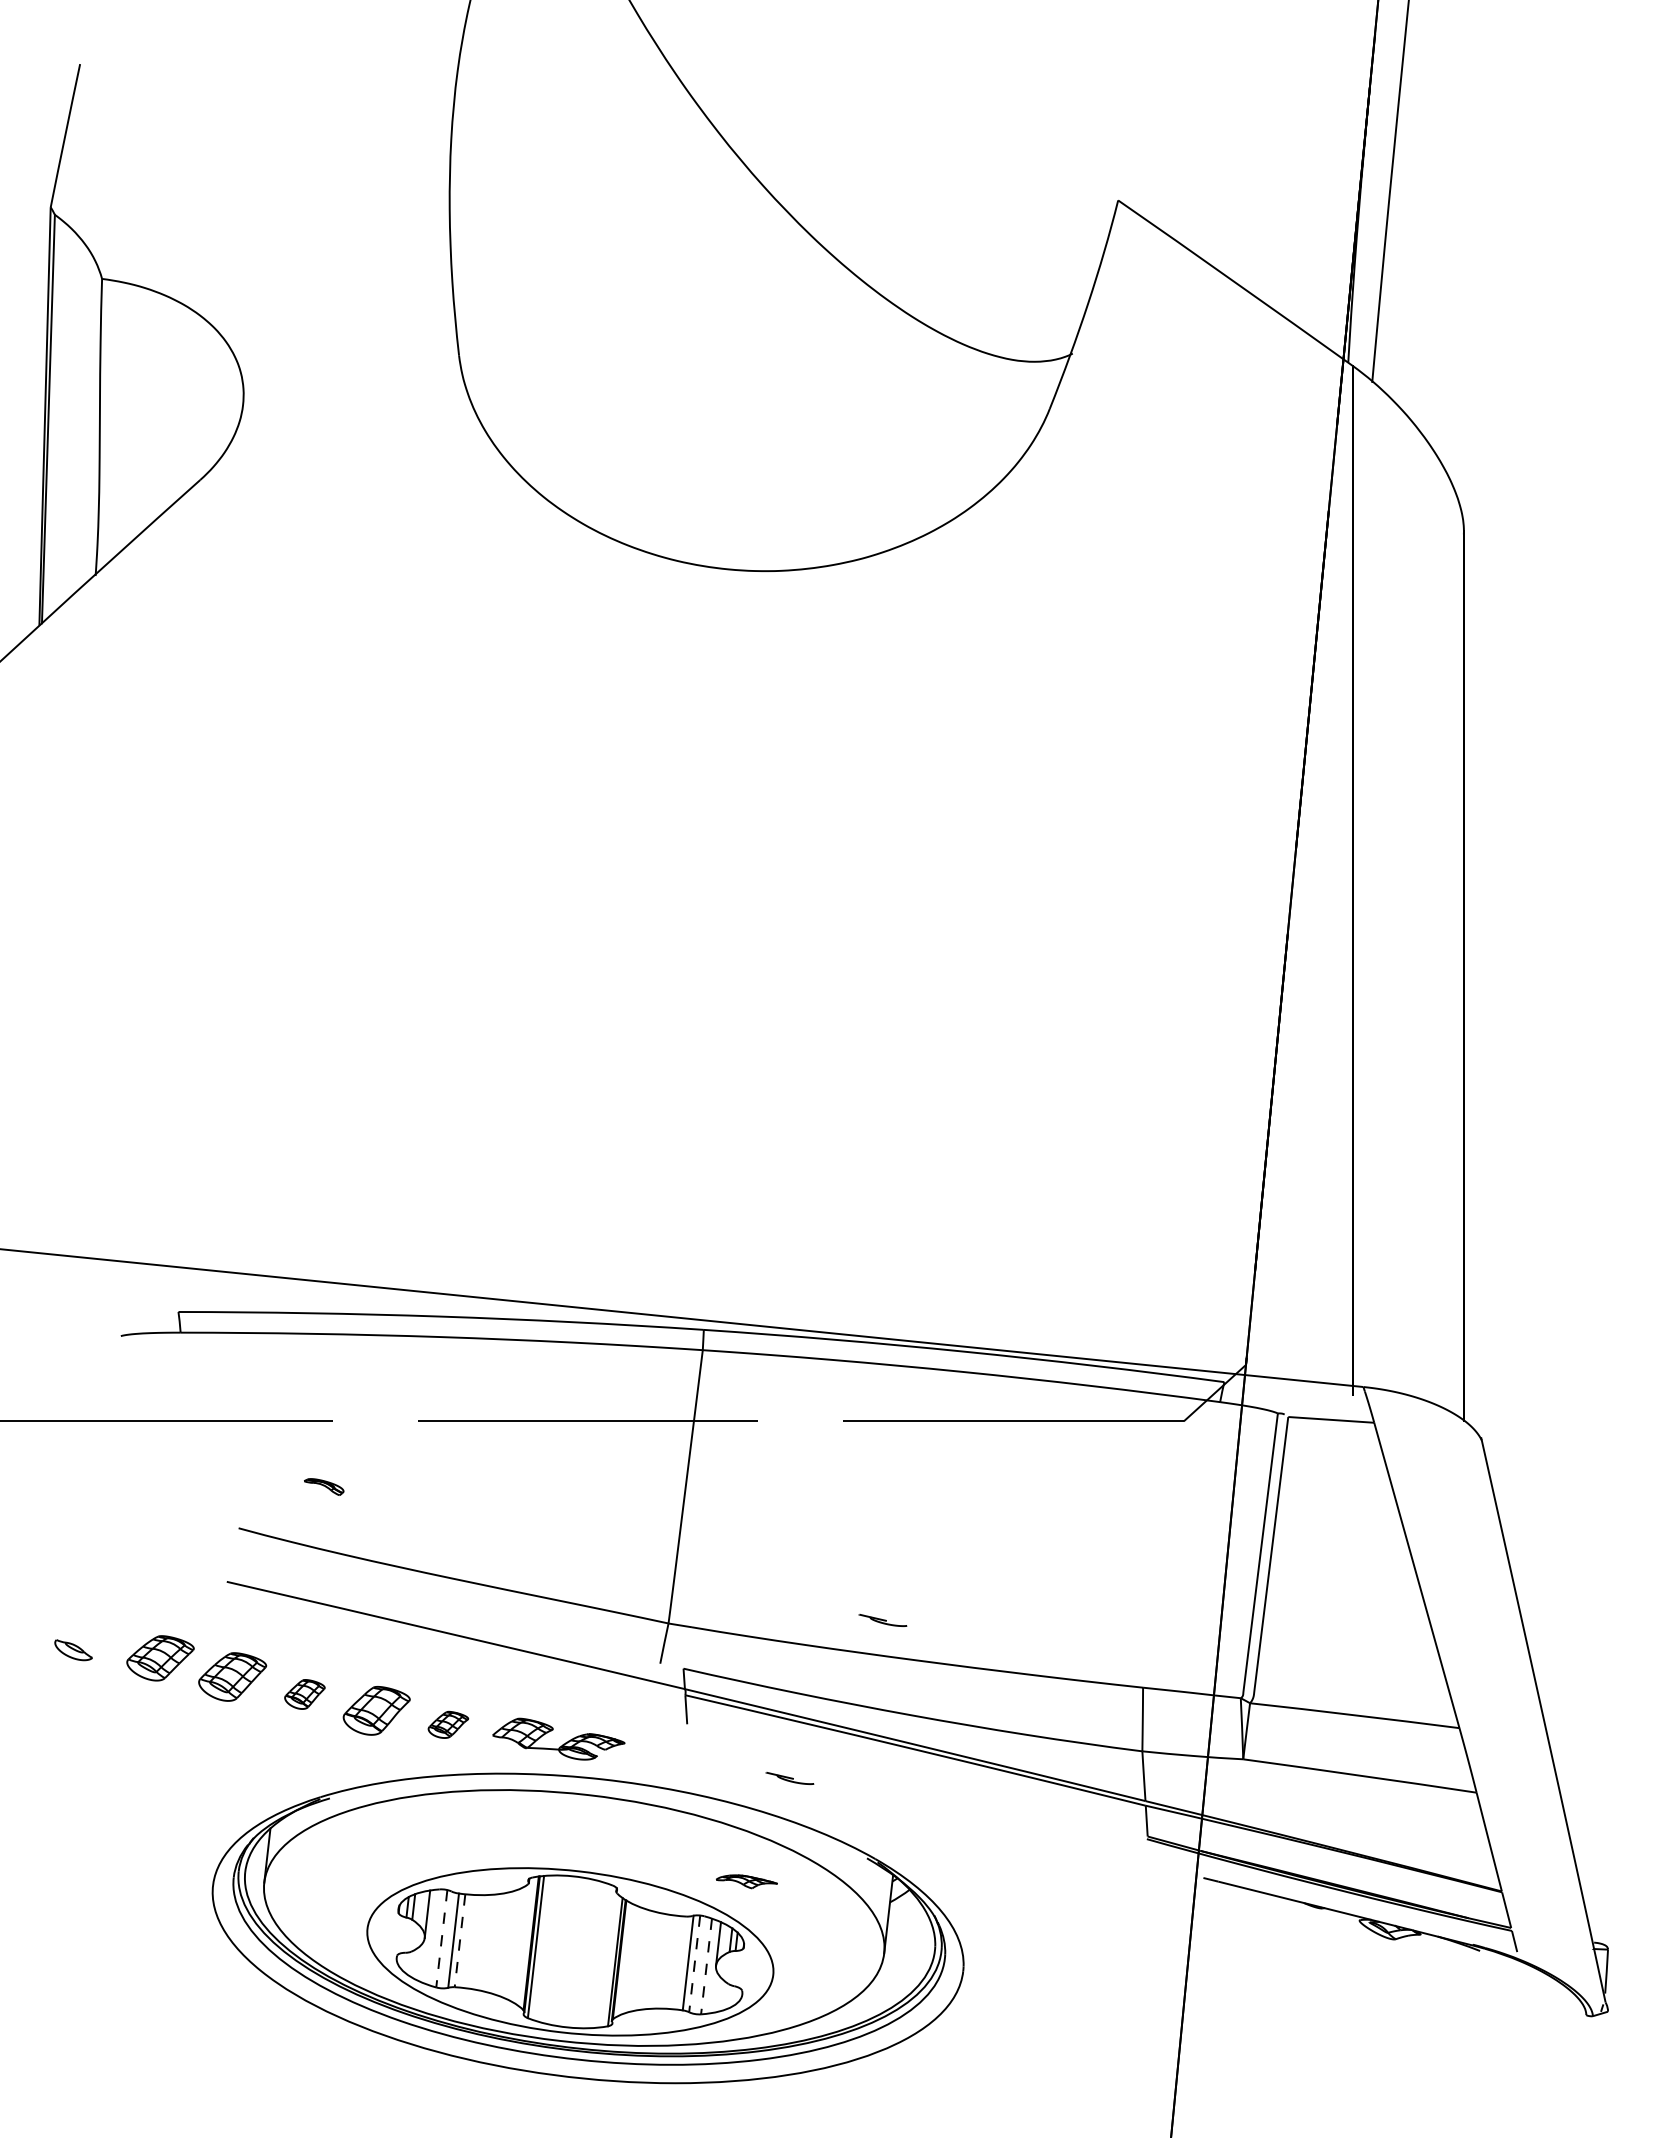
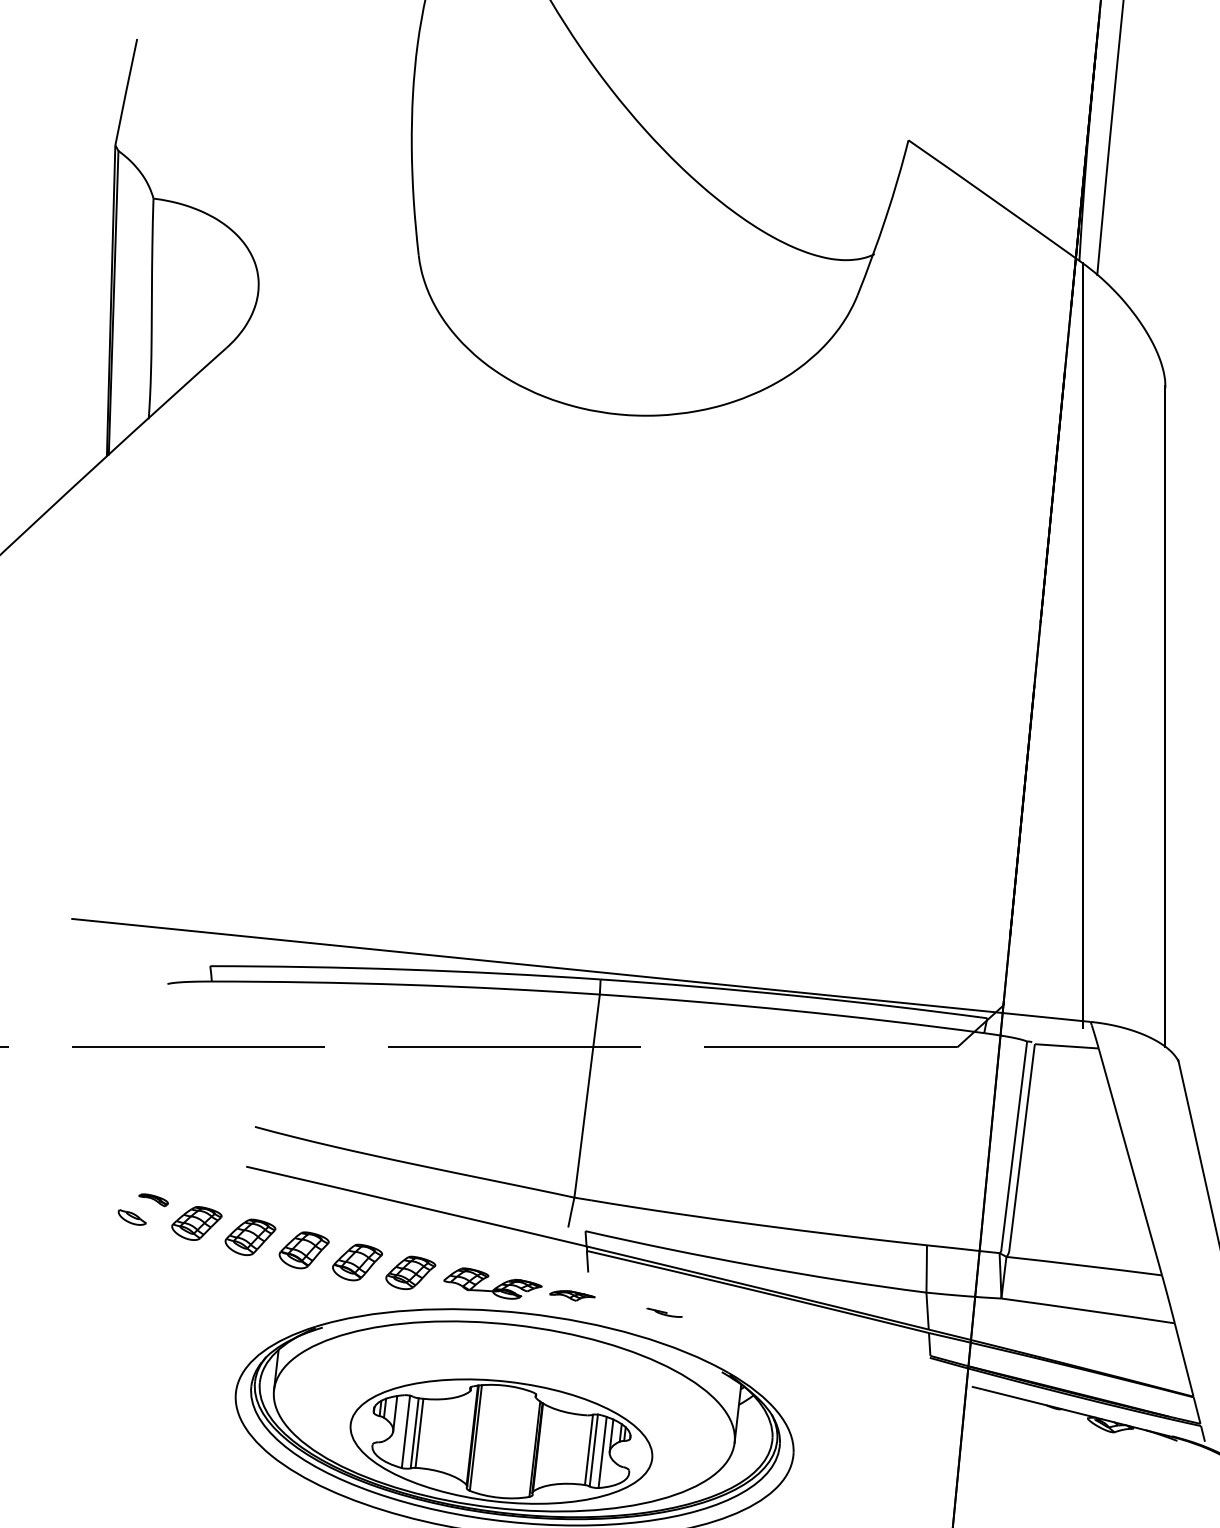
part: (324, 1486) -> (153, 1199), moved
part: (882, 1620) -> (733, 1195), removed
part: (304, 1694) -> (303, 1250), size x1.67
part: (448, 1724) -> (410, 1272), size x1.67
part: (746, 1881) -> (572, 1295), moved
line: (441, 1939) -> (405, 1432), dashed -> solid
line: (460, 1940) -> (419, 1433), dashed -> solid
line: (694, 1963) -> (593, 1450), dashed -> solid
line: (706, 1966) -> (602, 1452), dashed -> solid

